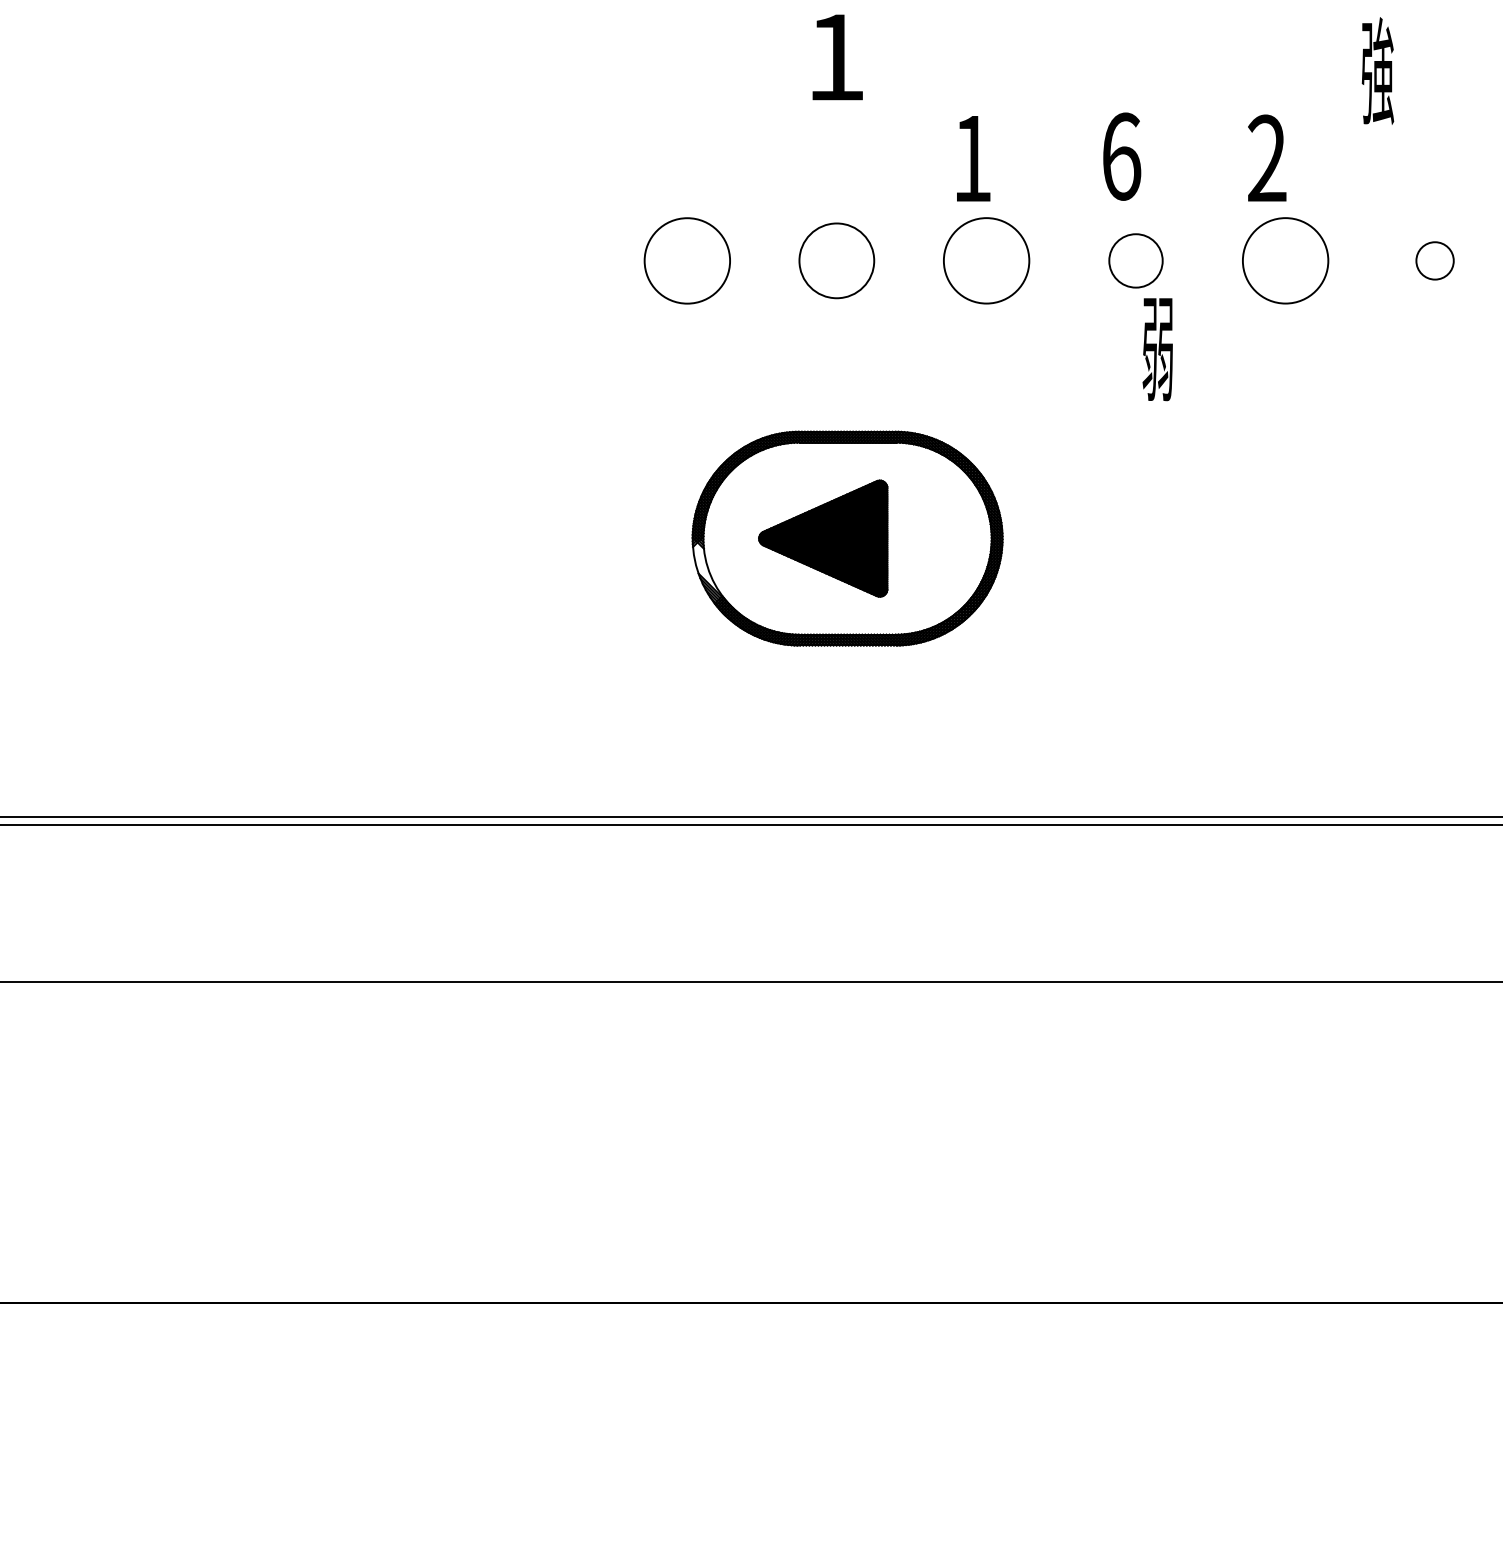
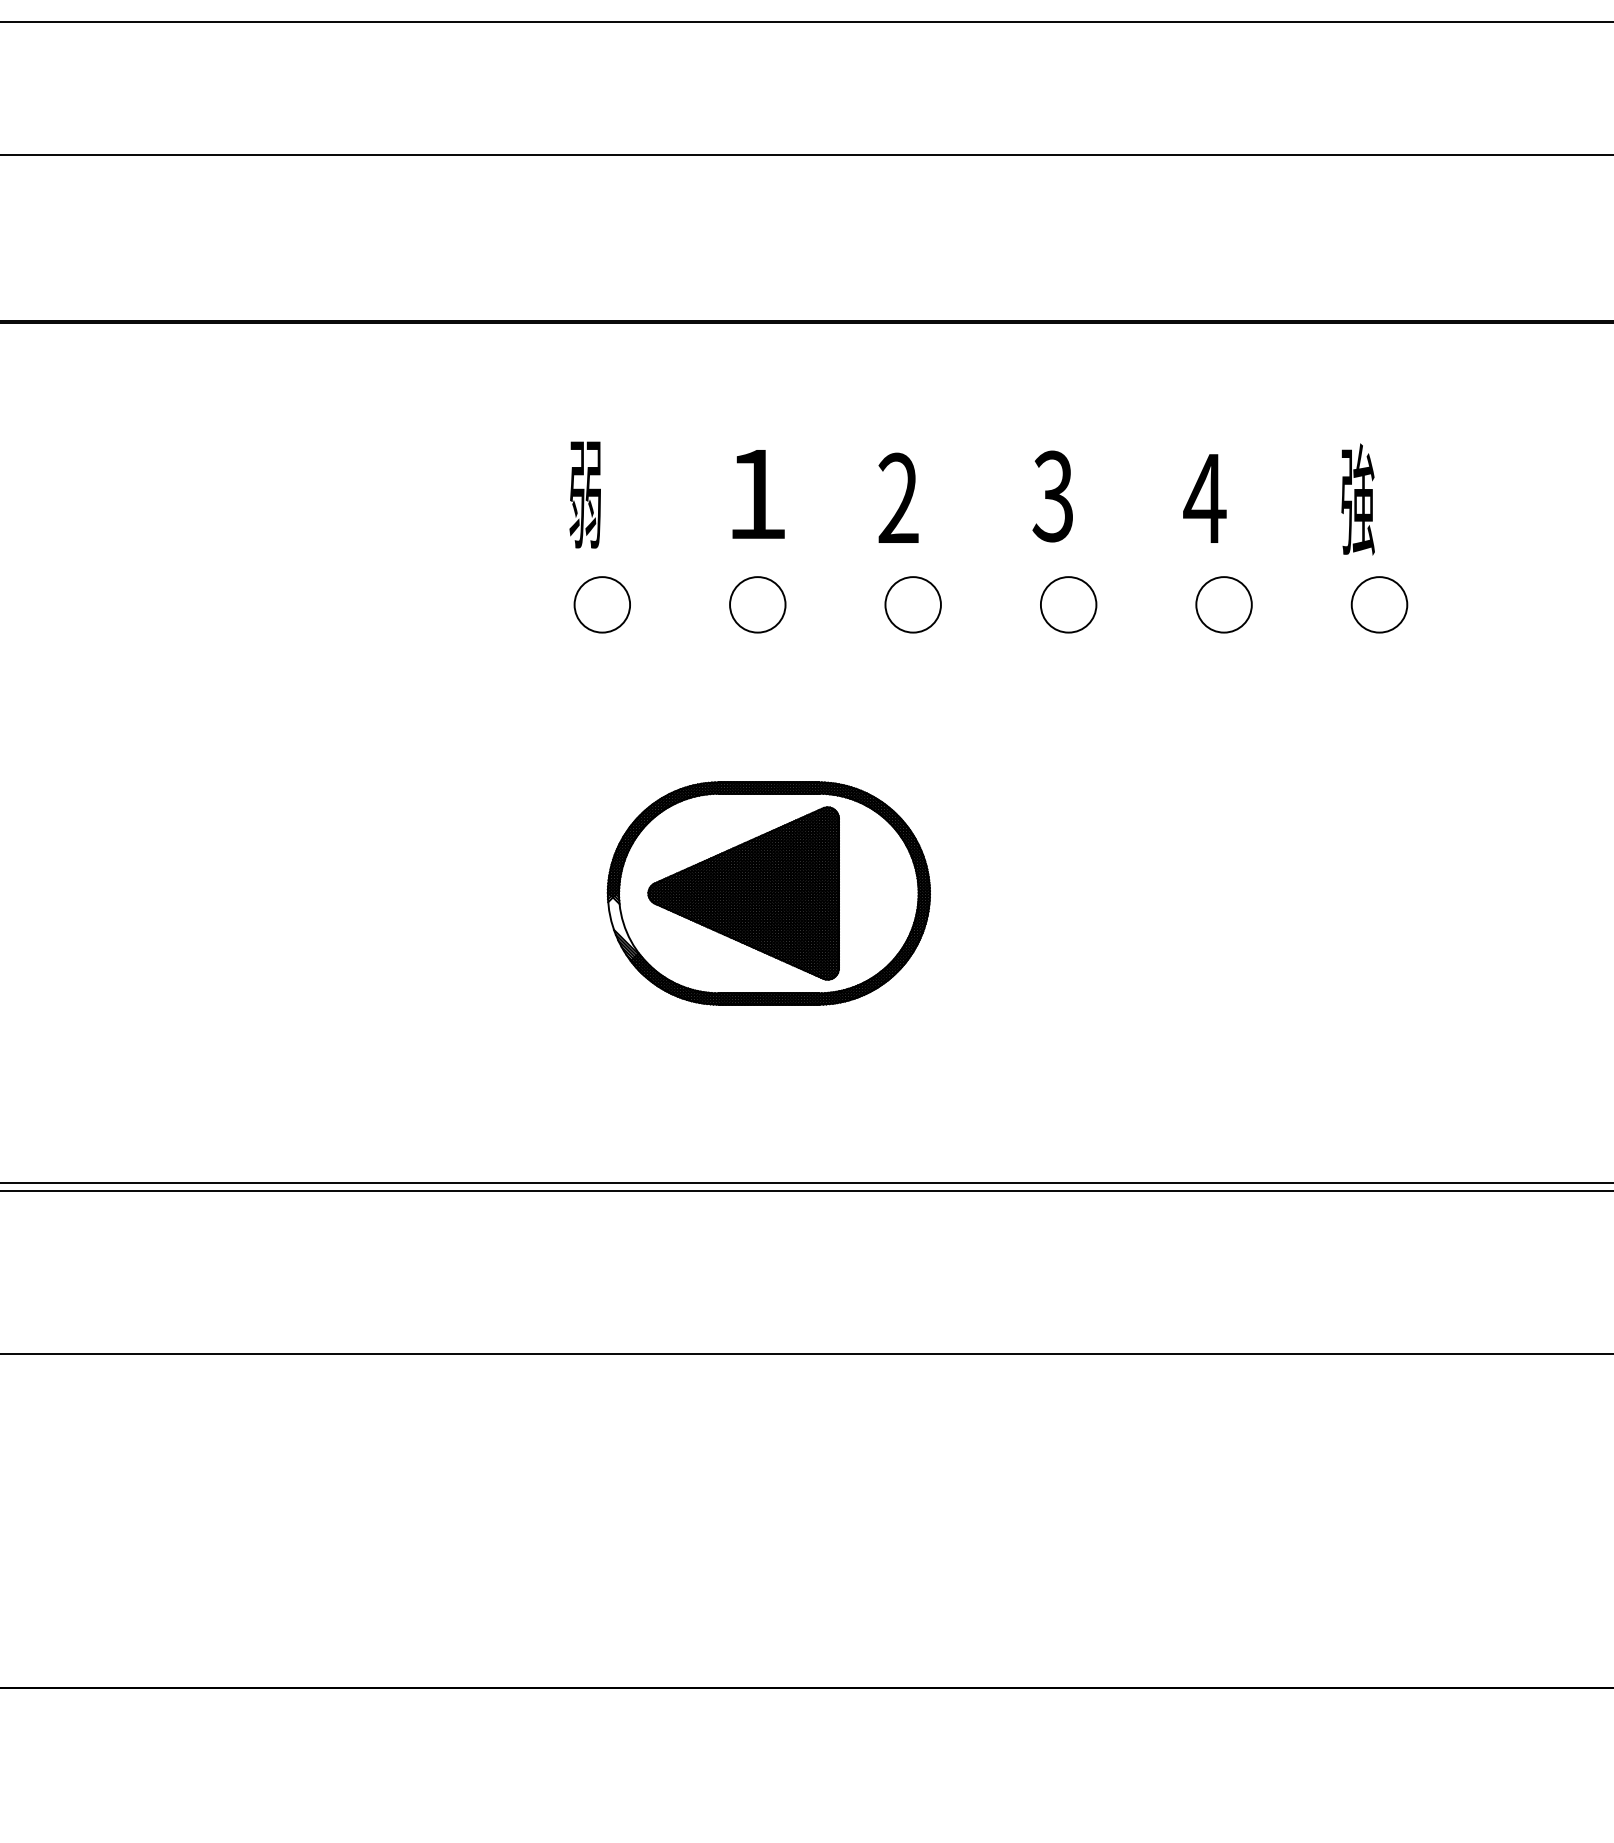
text: (837, 57) -> (758, 494), moved
text: (1377, 71) -> (1357, 499), moved
text: (1121, 156) -> (1053, 496), 6 -> 3
text: (972, 157) -> (898, 497), 1 -> 2
text: (1266, 157) -> (1204, 497), 2 -> 4
circle: (687, 260) -> (602, 604), size x0.62
circle: (836, 260) -> (757, 604), size x0.71
circle: (985, 260) -> (912, 604), size x0.62
circle: (1284, 260) -> (1223, 604), size x0.62
circle: (1435, 260) -> (1379, 604), size x1.43
text: (1157, 349) -> (584, 494), moved
part: (823, 538) -> (743, 893), size x1.43

